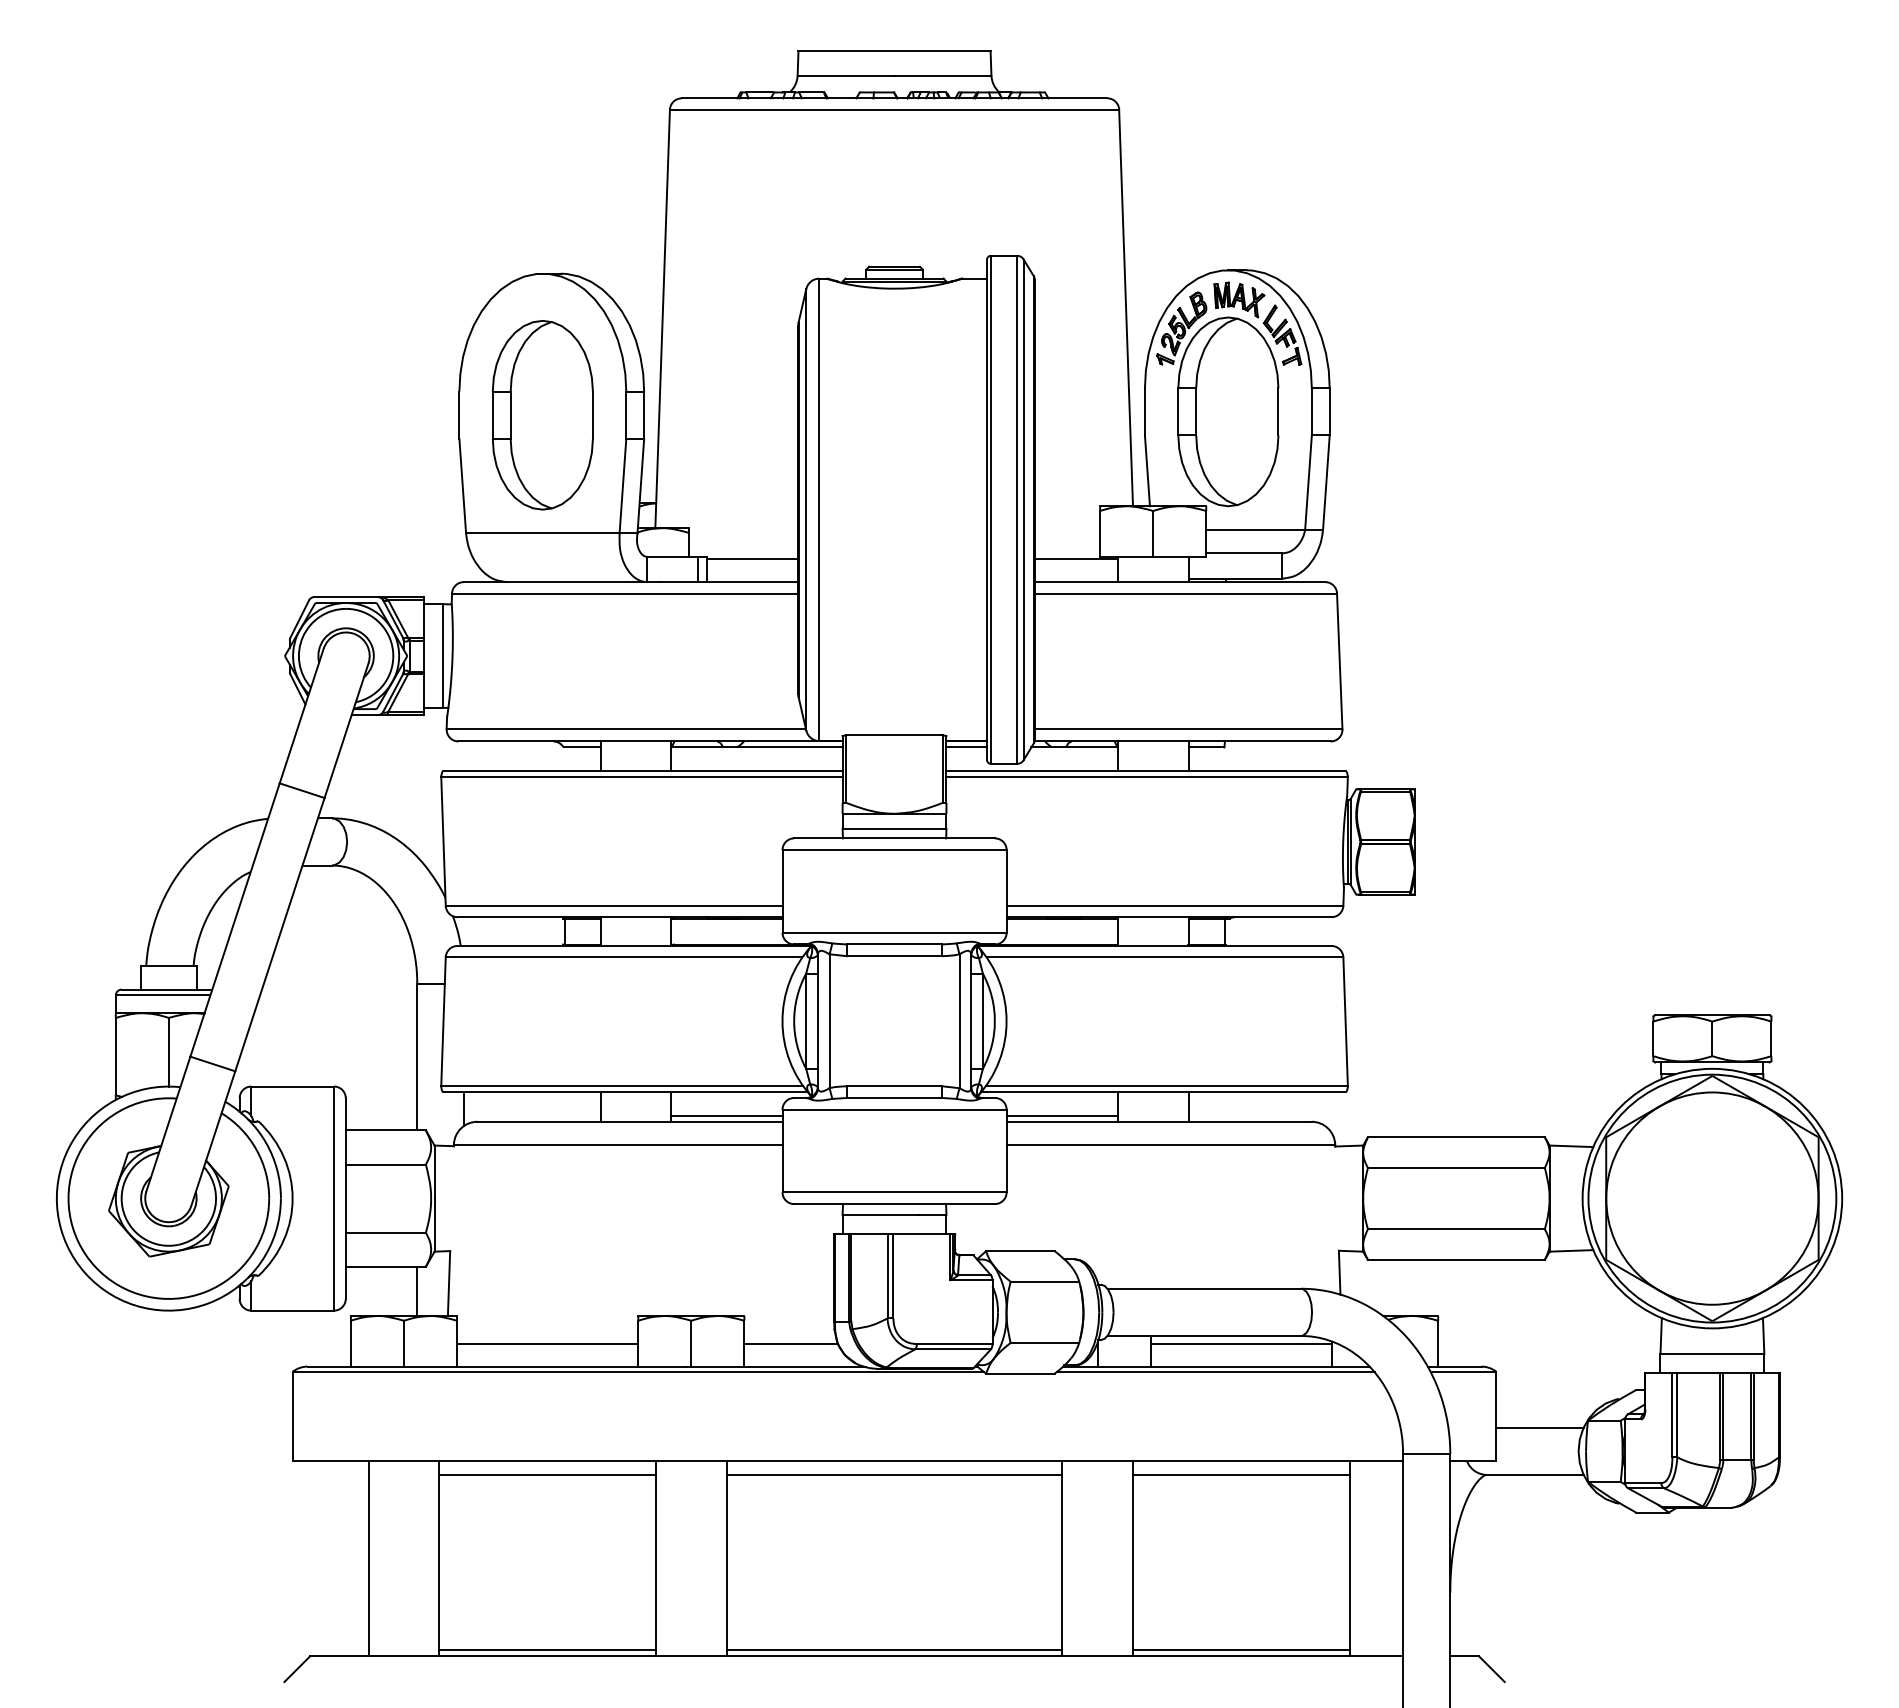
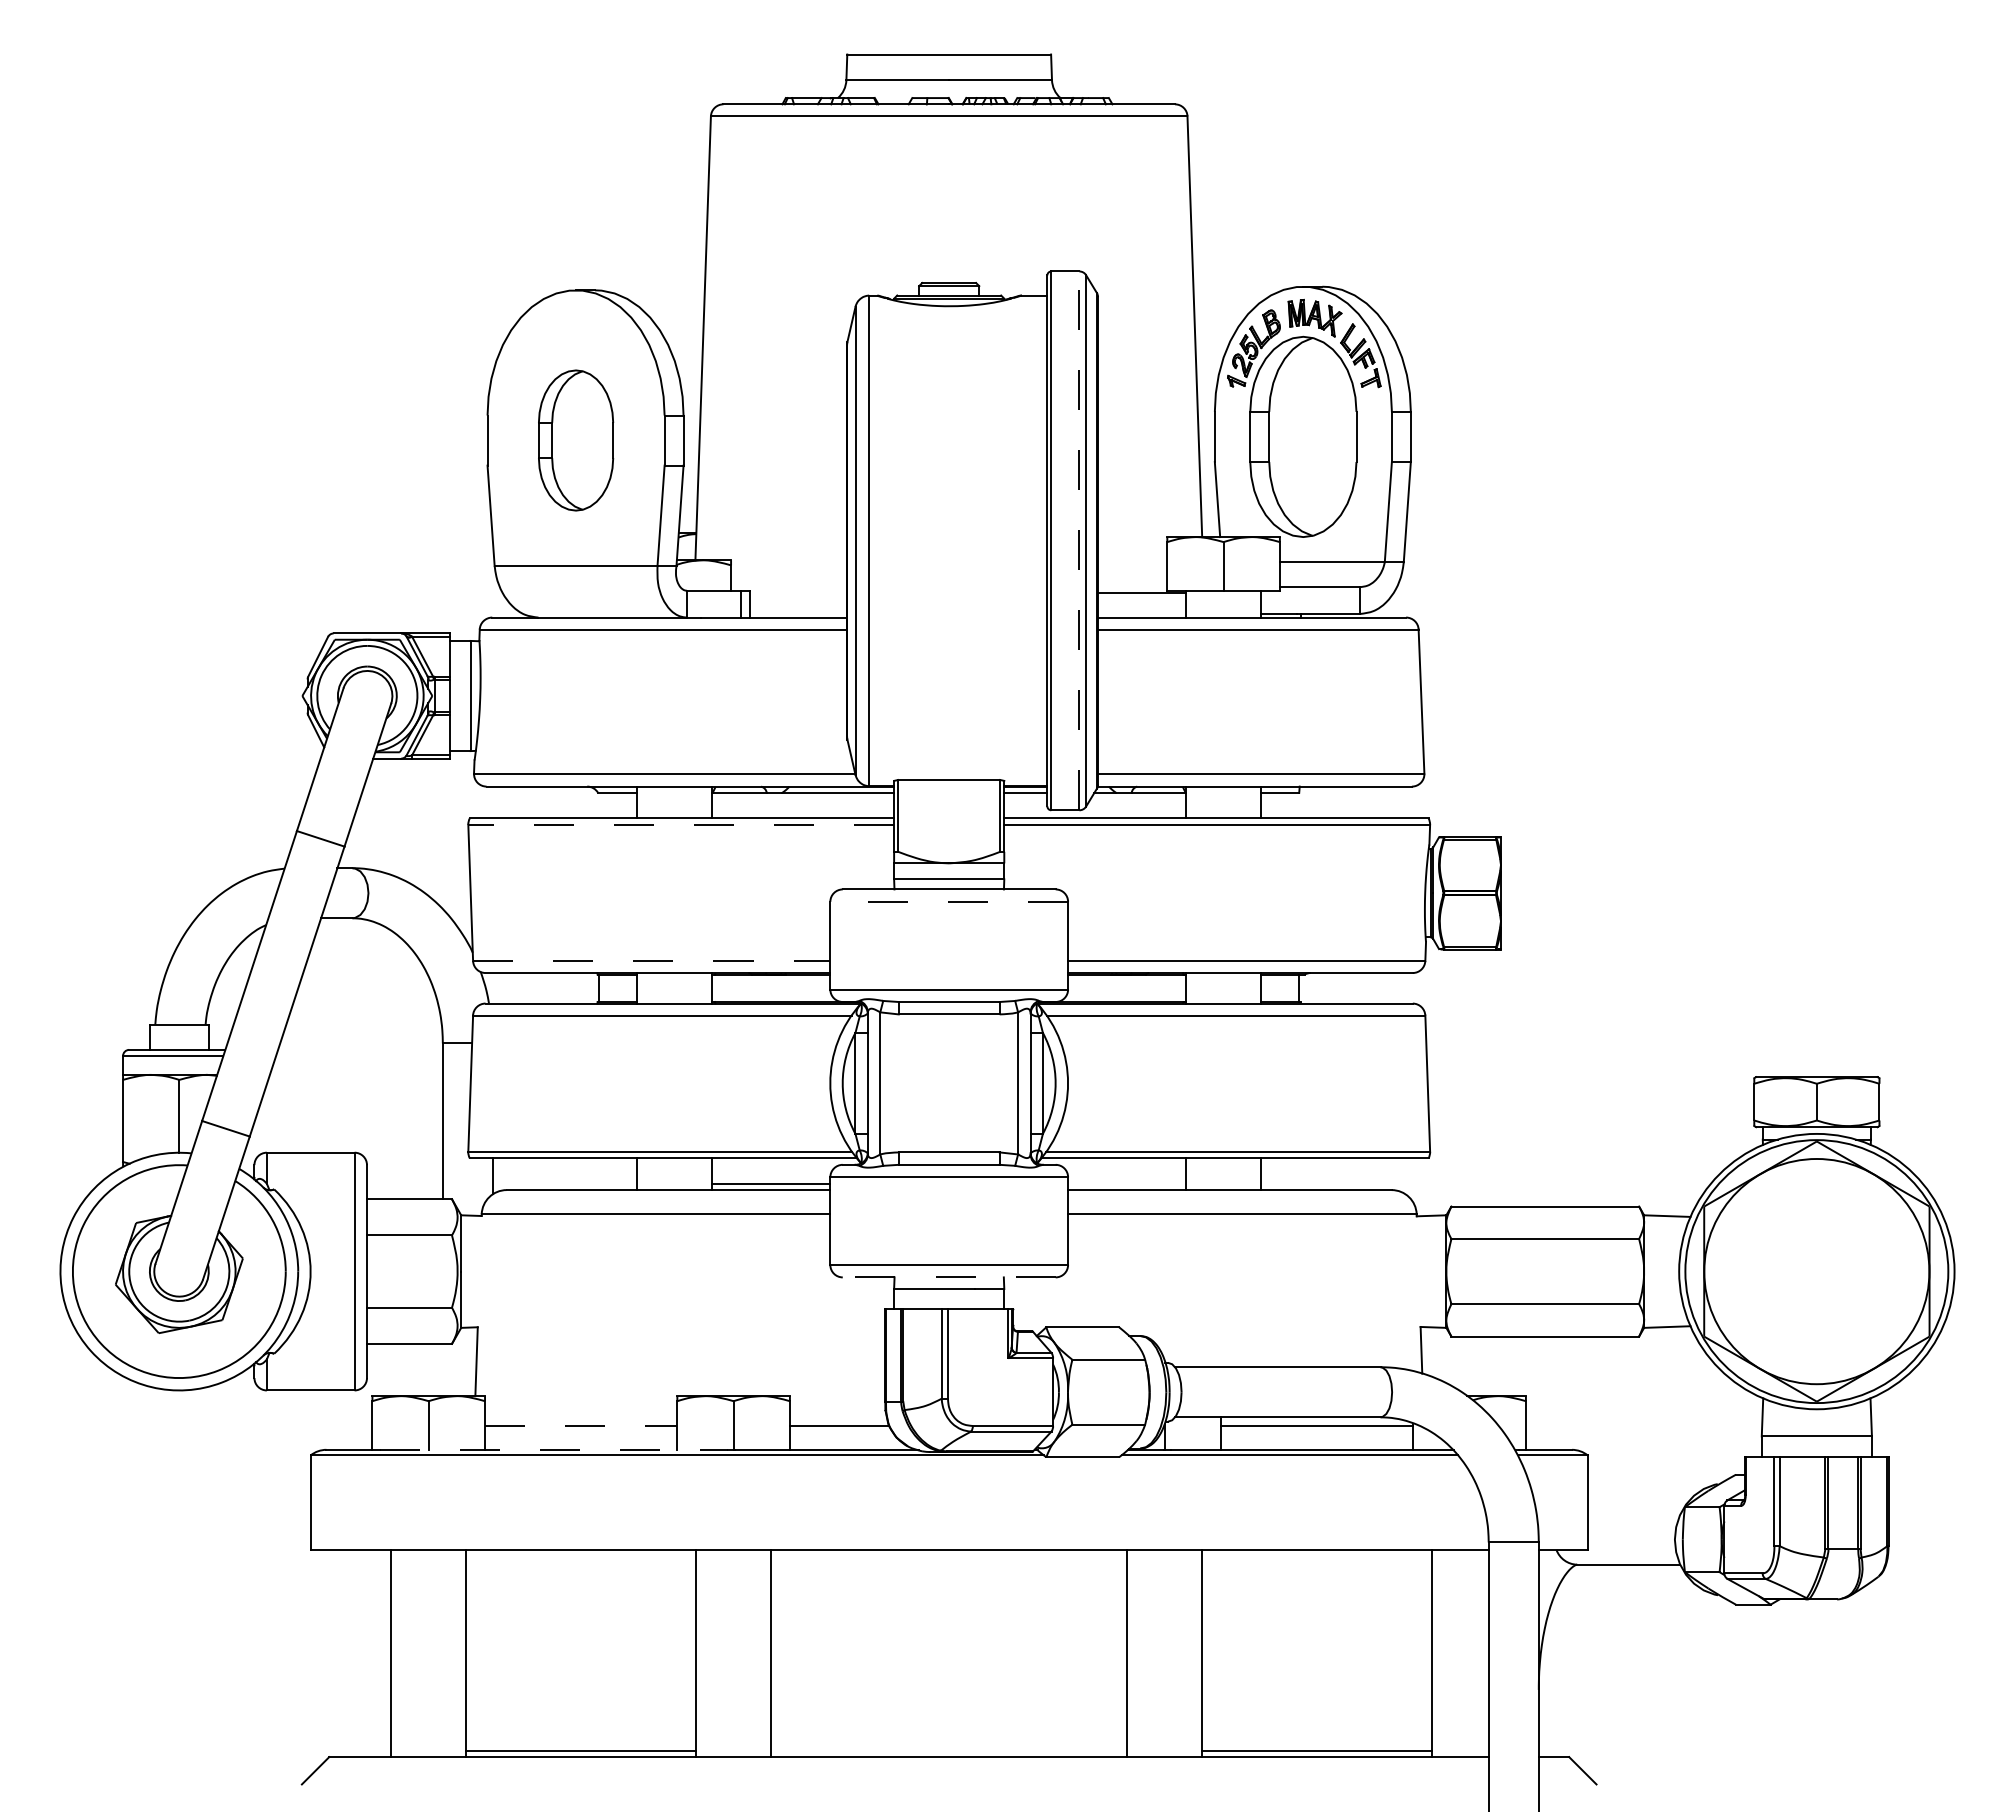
part: (542, 415) -> (575, 440), size x0.7
line: (1017, 509) -> (1079, 540), solid -> dashed
line: (752, 559) -> (798, 593), removed
line: (642, 777) -> (681, 824), solid -> dashed
line: (894, 849) -> (949, 901), solid -> dashed
line: (613, 905) -> (651, 960), solid -> dashed
line: (1062, 1115) -> (1127, 1183), removed
line: (893, 1204) -> (948, 1277), solid -> dashed
line: (416, 1290) -> (442, 1369), removed
line: (547, 1343) -> (581, 1425), solid -> dashed
line: (521, 1366) -> (553, 1449), solid -> dashed
line: (1539, 1427) -> (1633, 1514), removed
line: (547, 1475) -> (581, 1565), removed
line: (894, 1475) -> (949, 1565), removed
line: (1241, 1475) -> (1317, 1565), removed
line: (894, 1650) -> (949, 1750), removed

